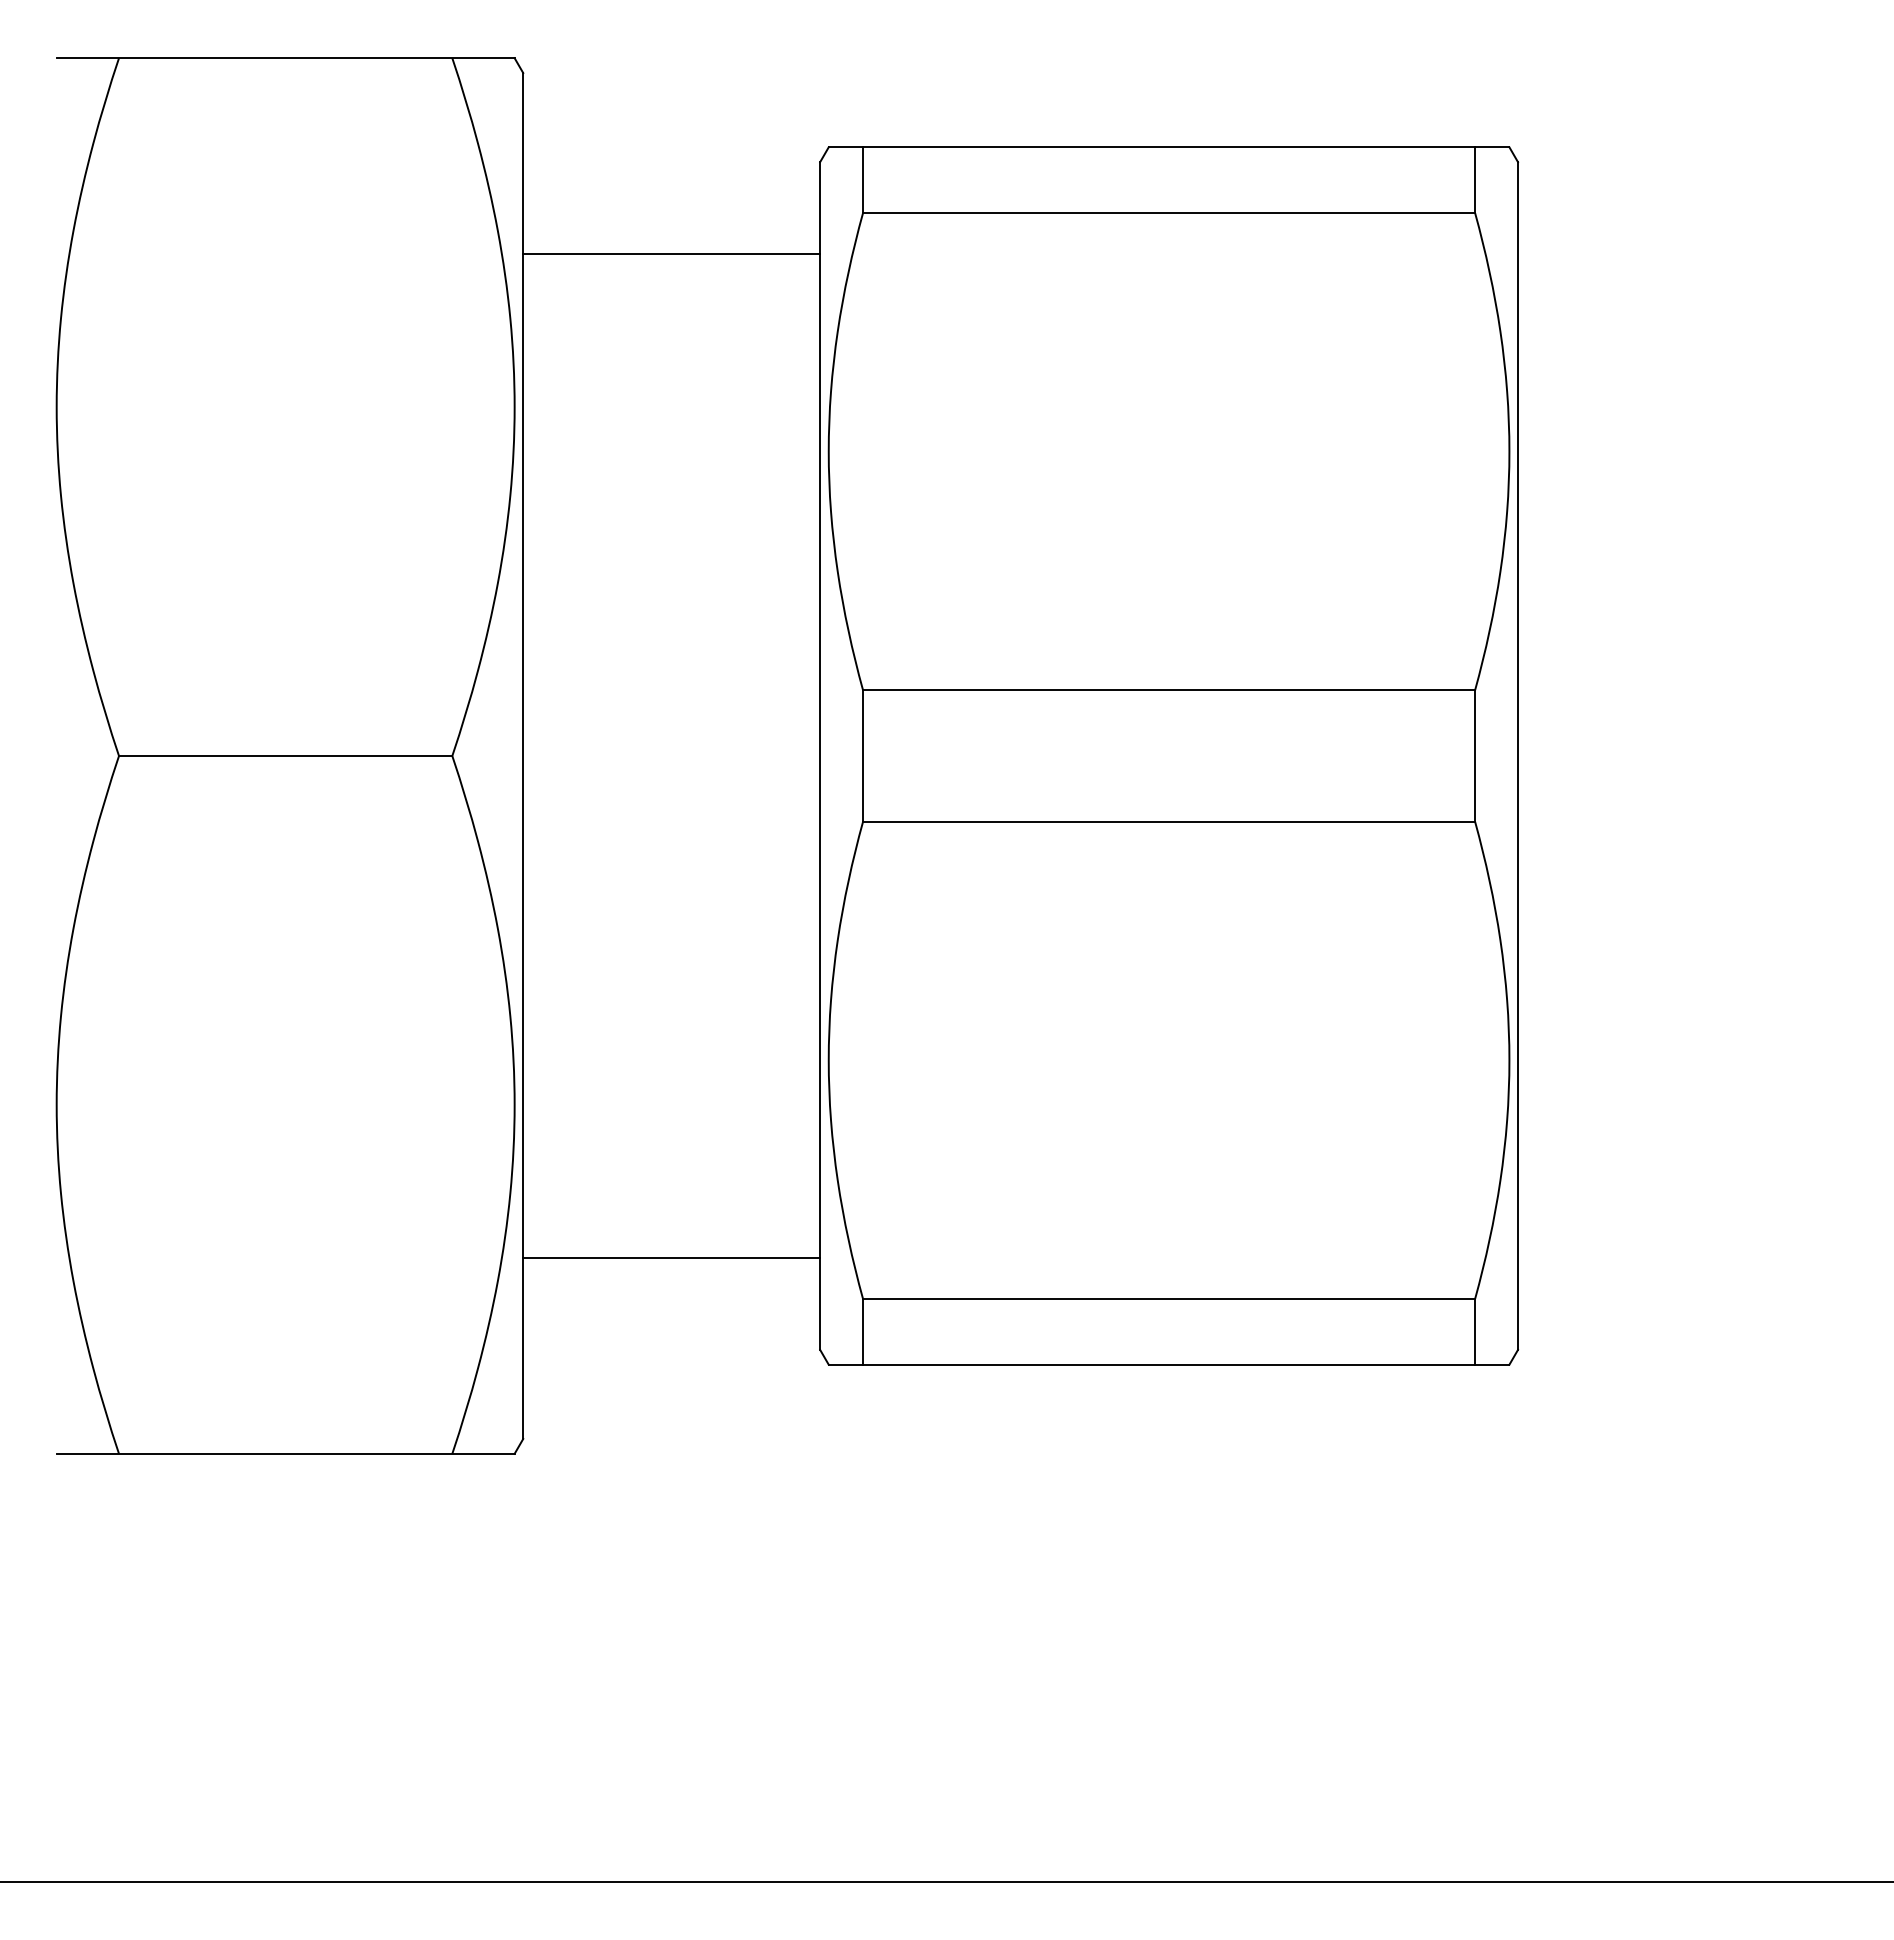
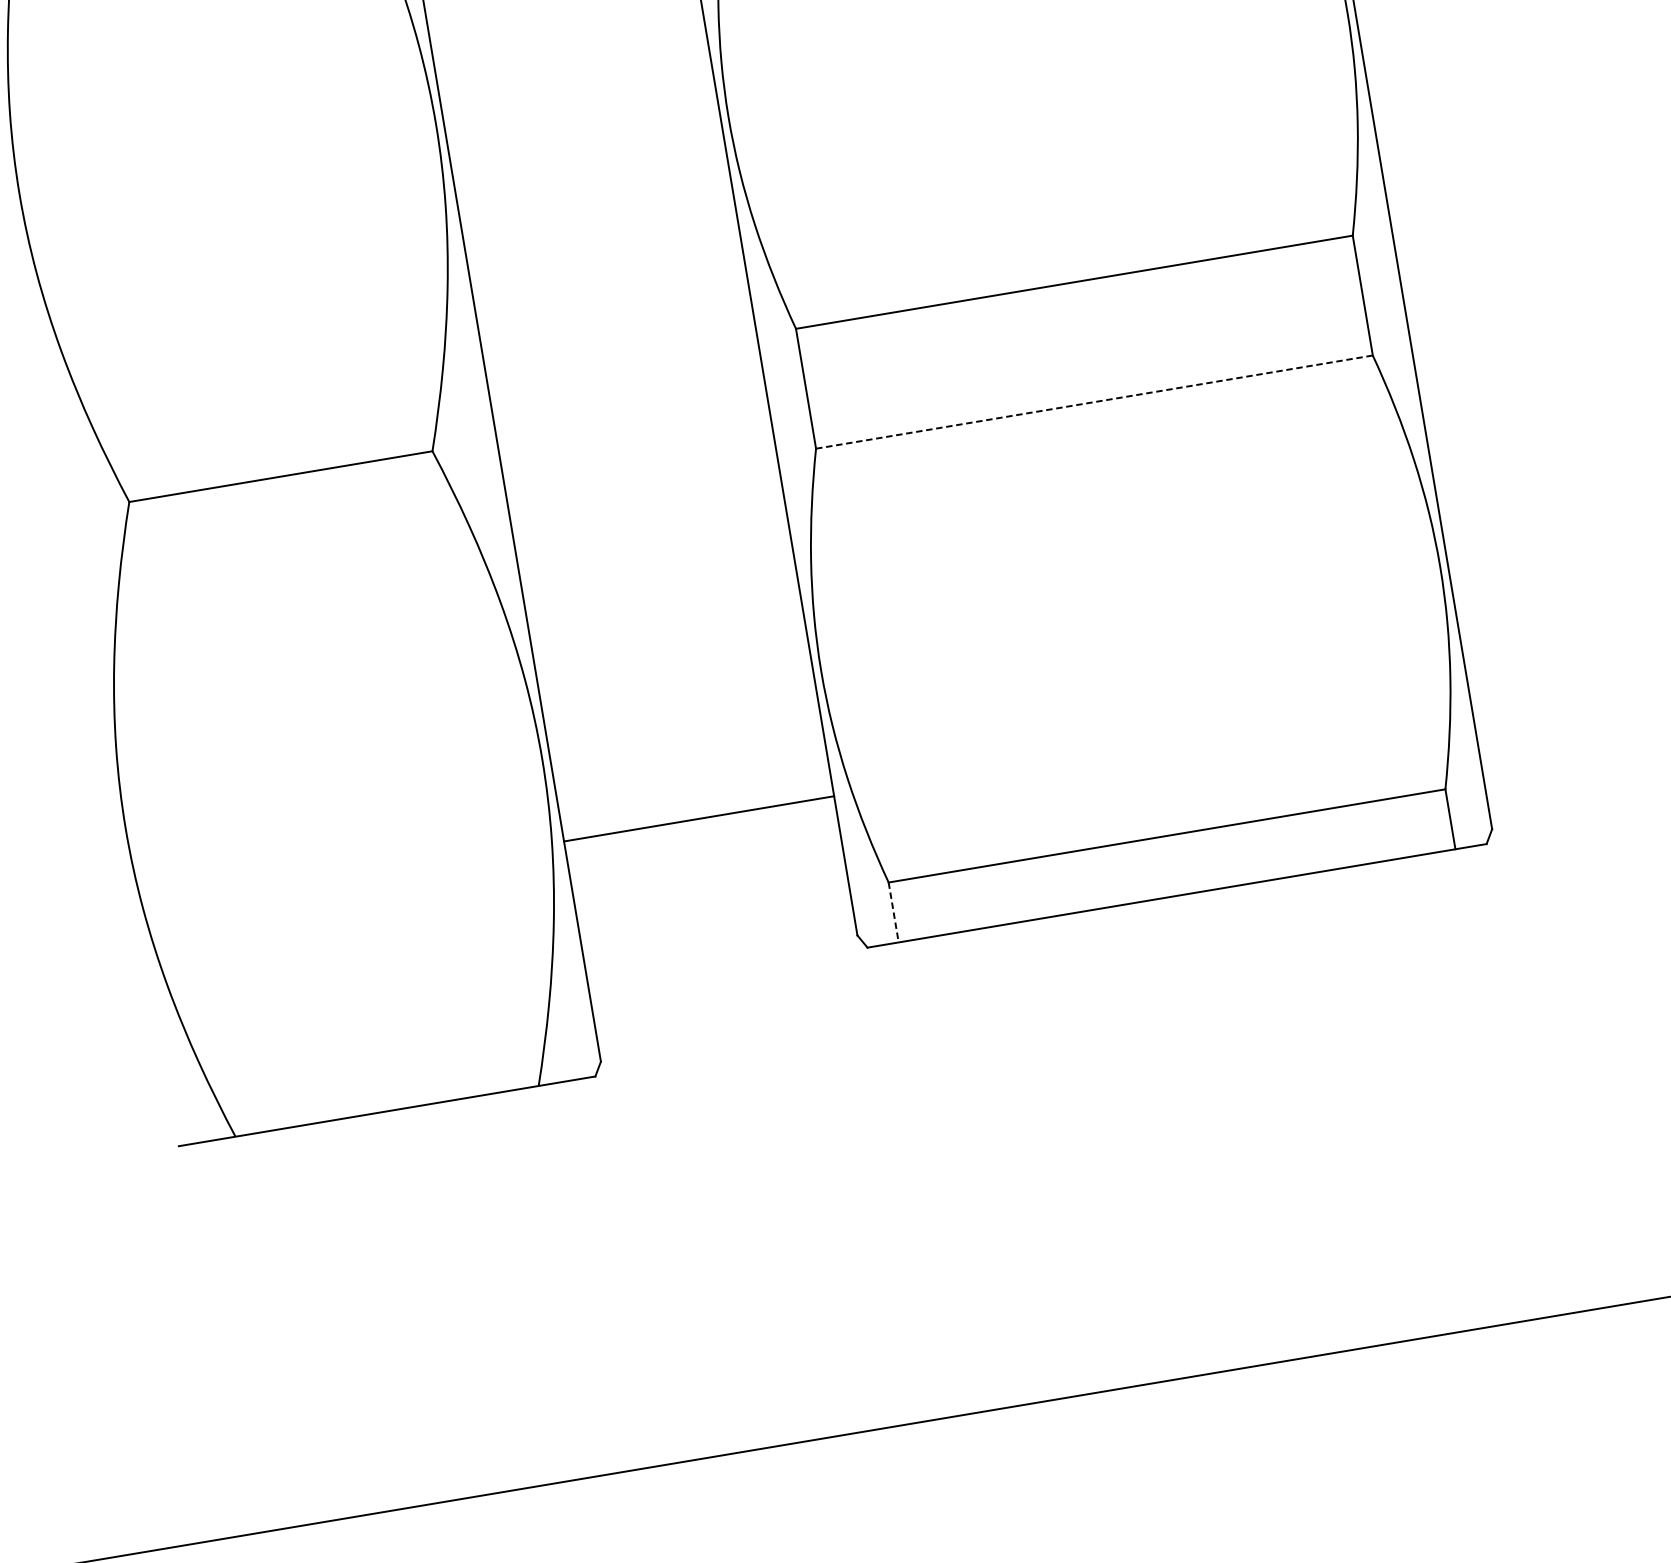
line: (1169, 821) -> (1094, 401), solid -> dashed
line: (671, 1257) -> (698, 818), moved
line: (863, 1331) -> (894, 912), solid -> dashed

